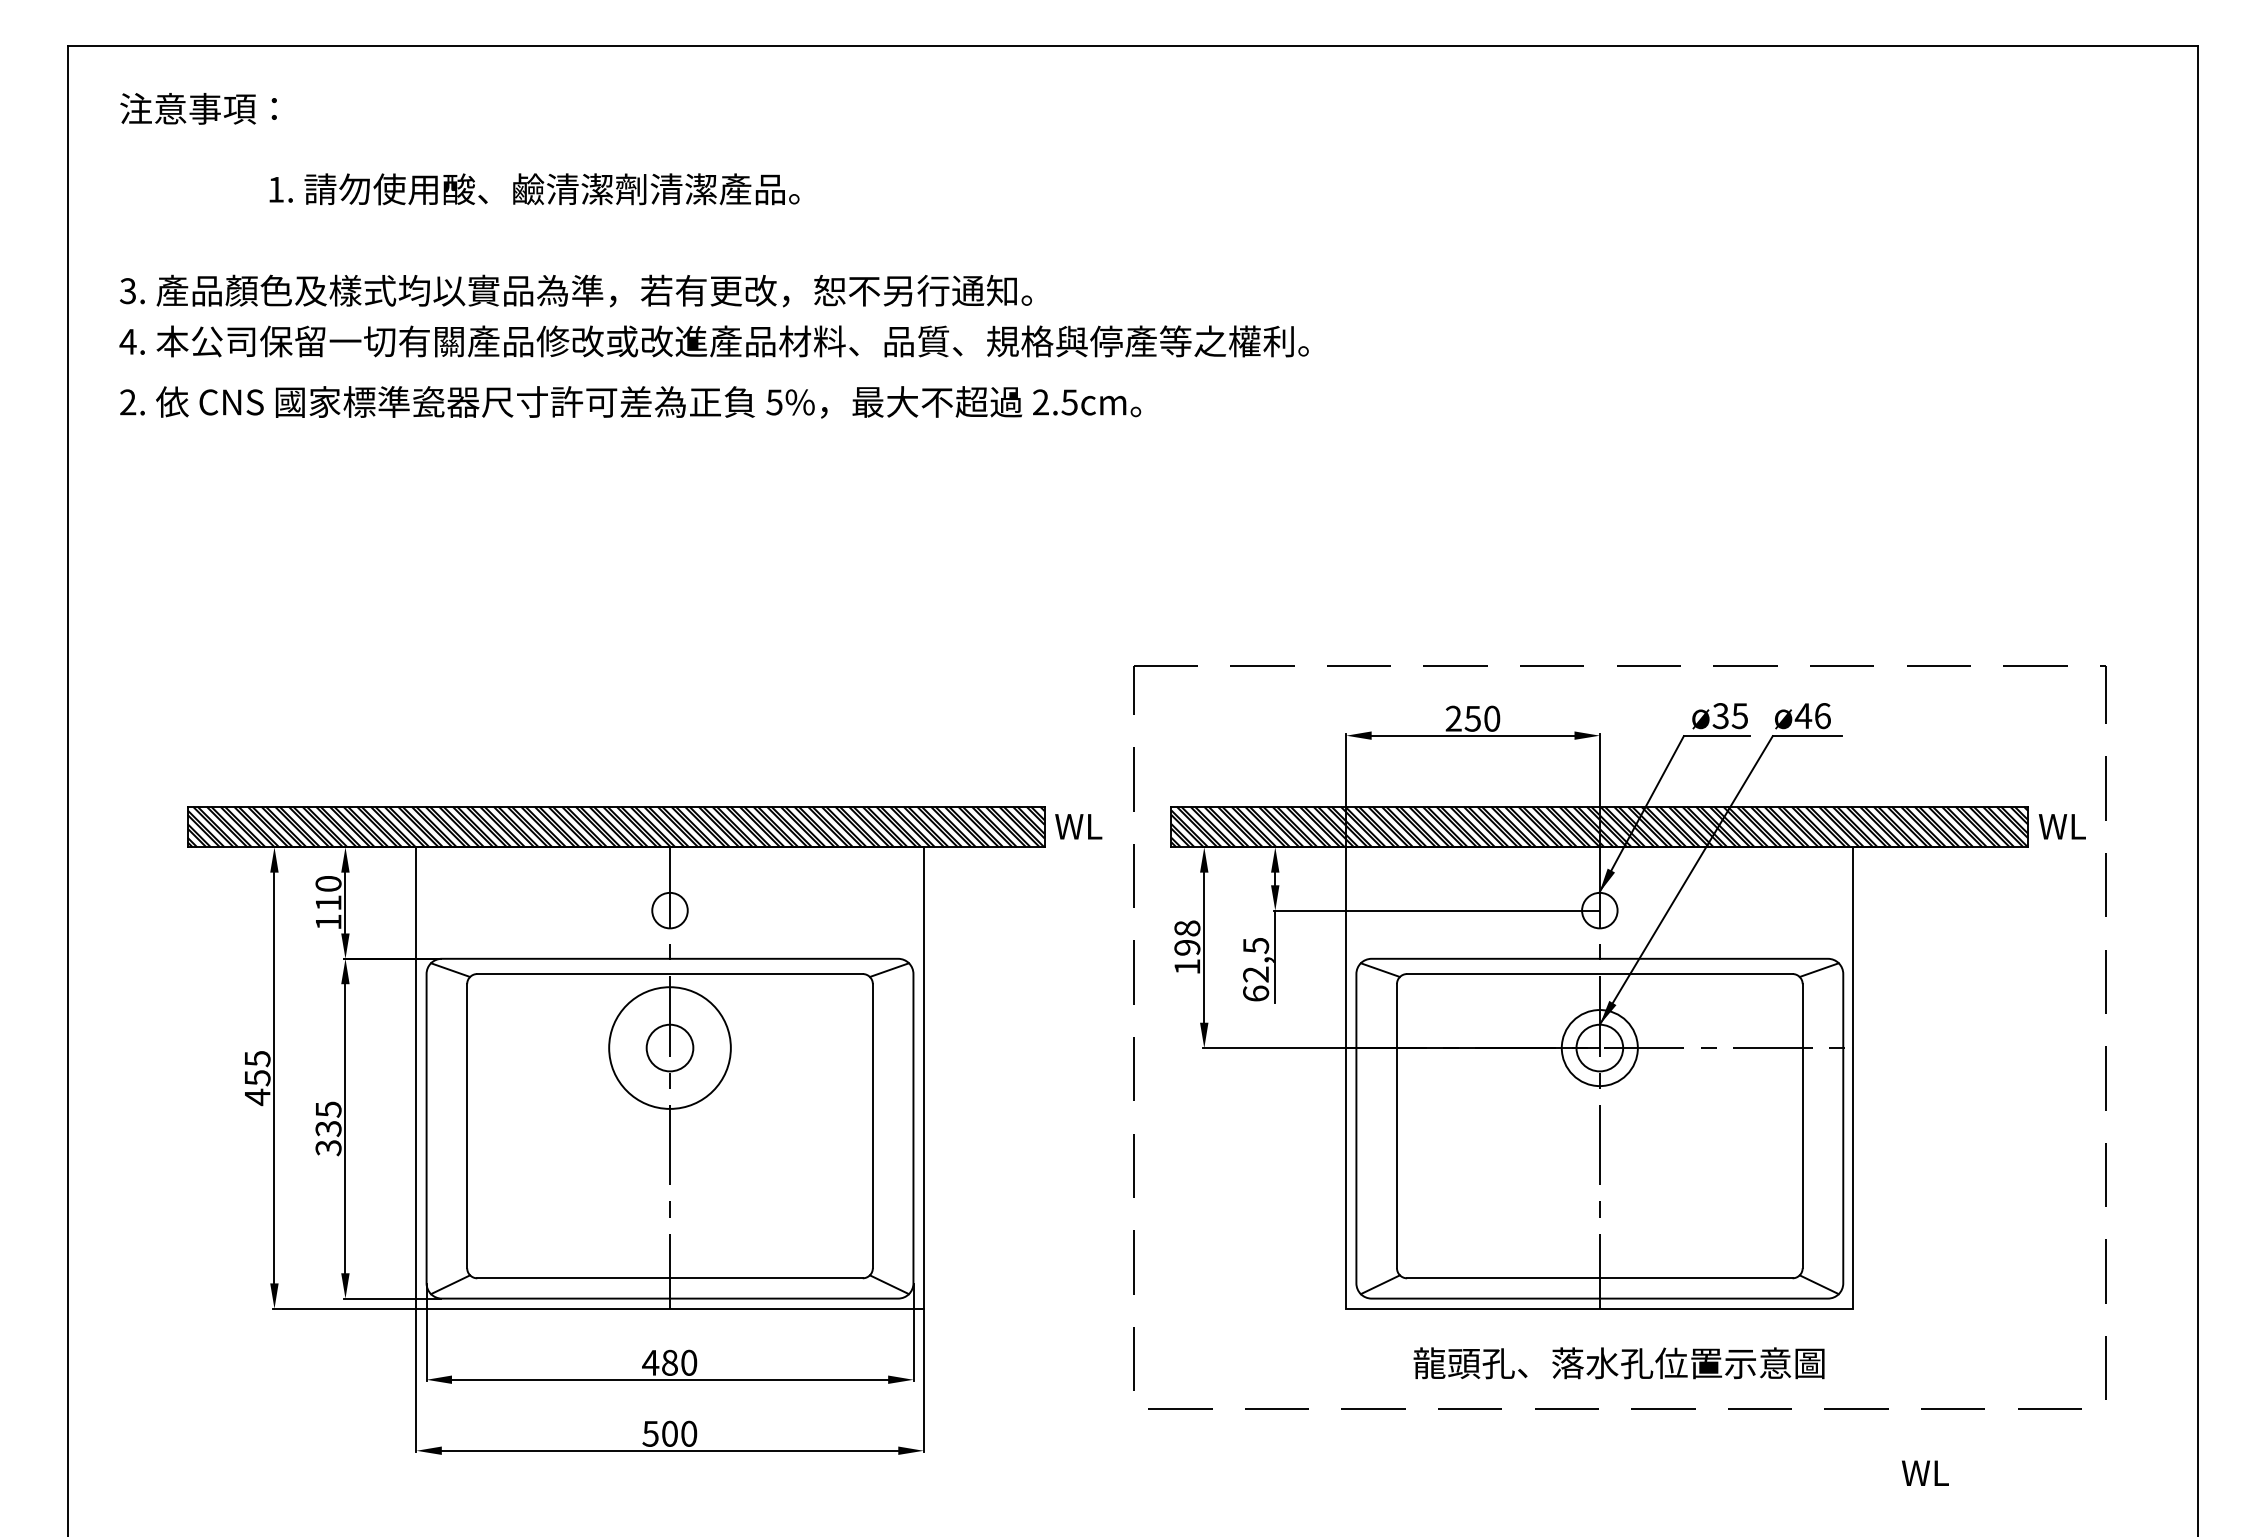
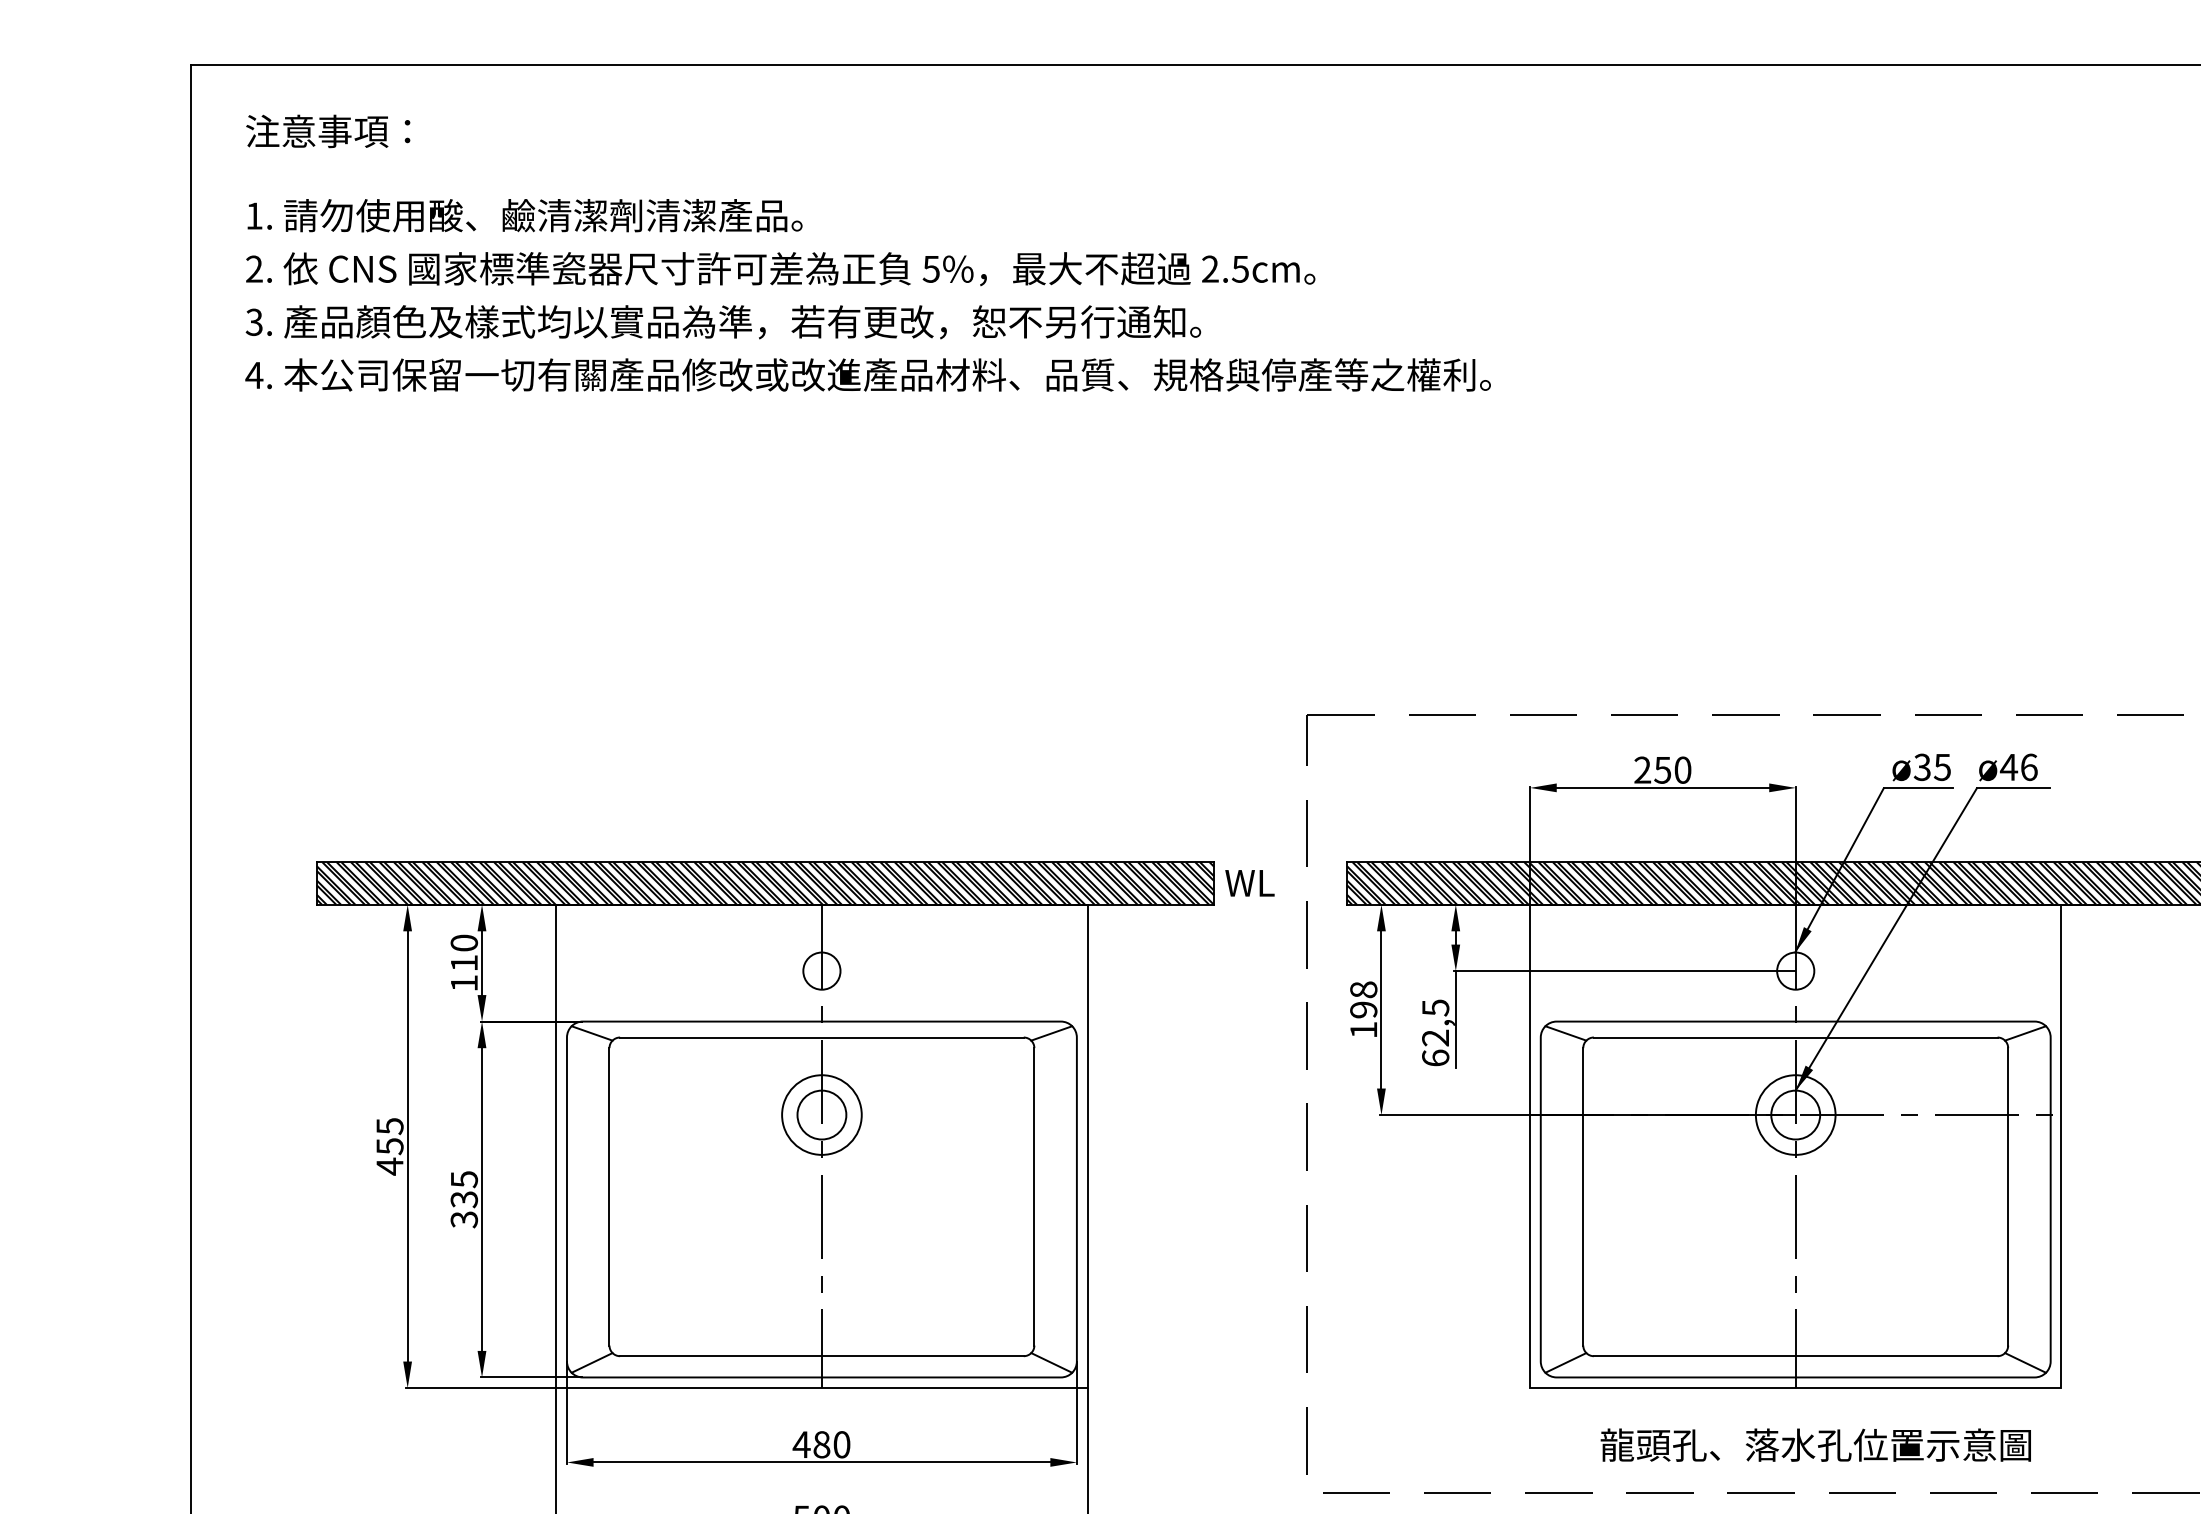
text: (534, 189) -> (524, 215), moved
text: (630, 402) -> (780, 269), moved
circle: (669, 1048) -> (821, 1115), size x0.62

